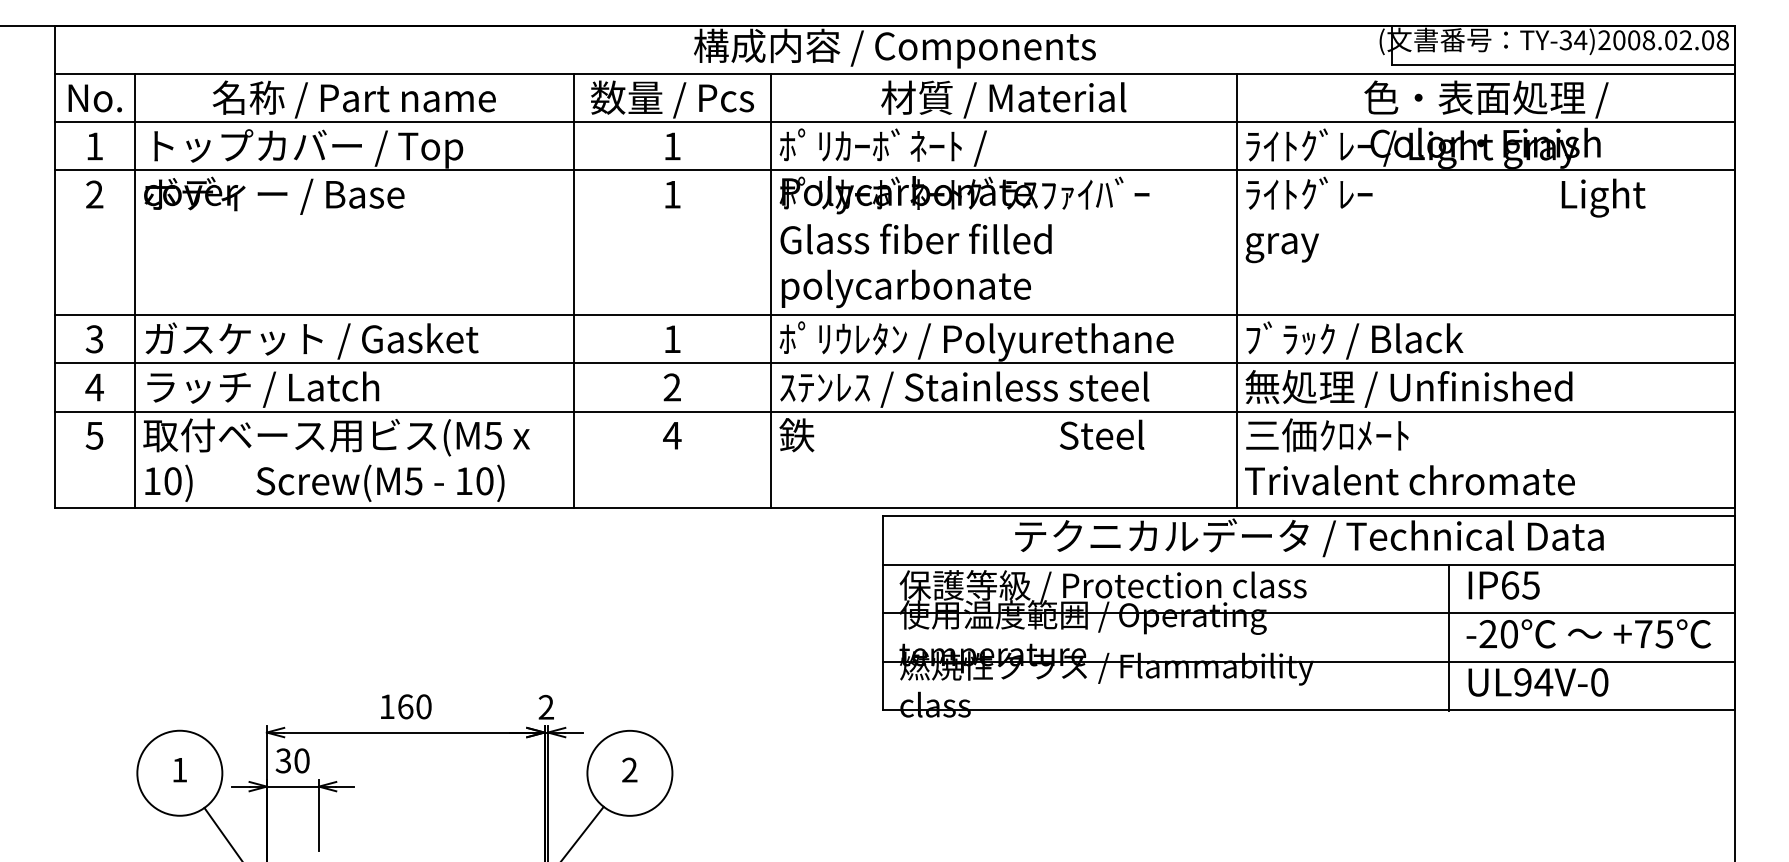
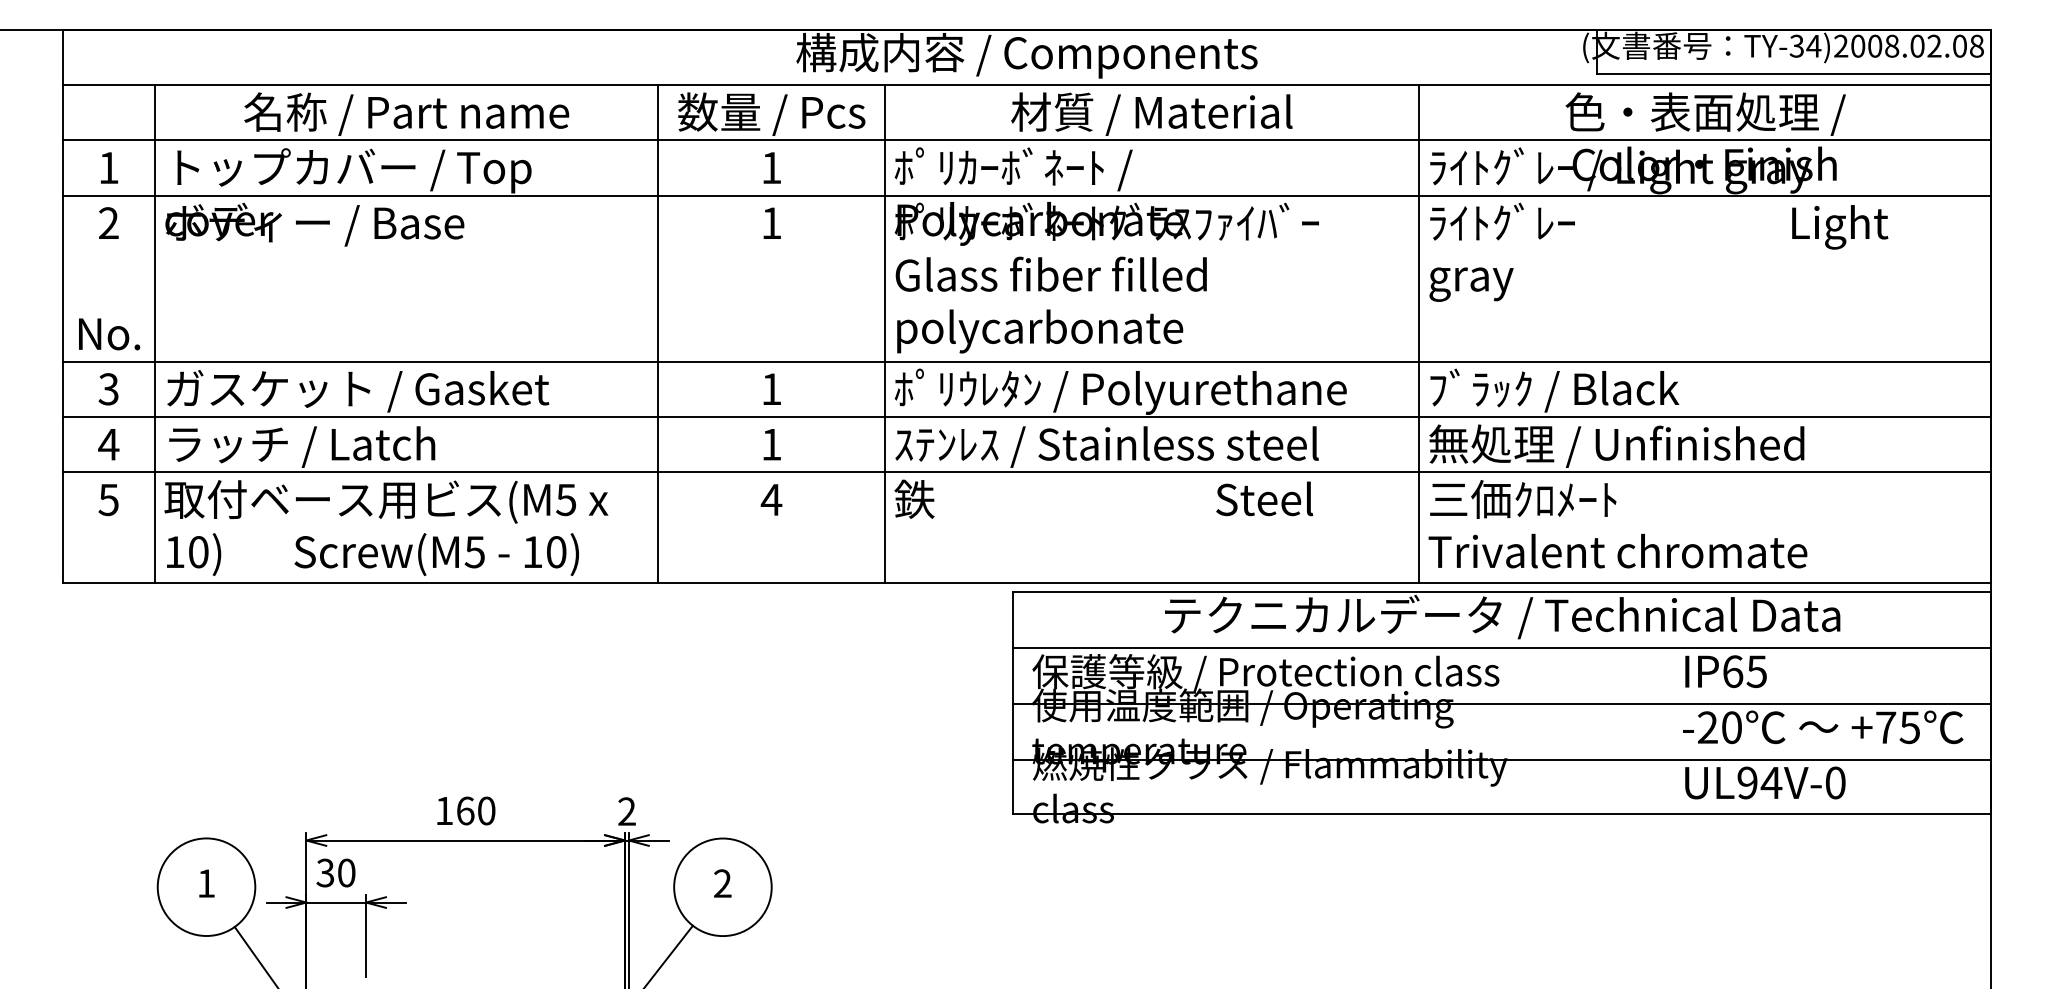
text: (94, 98) -> (108, 334), moved
text: (671, 387) -> (770, 444), 2 -> 1
line: (1449, 637) -> (1663, 731), removed

